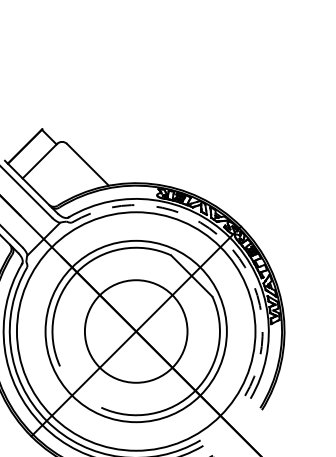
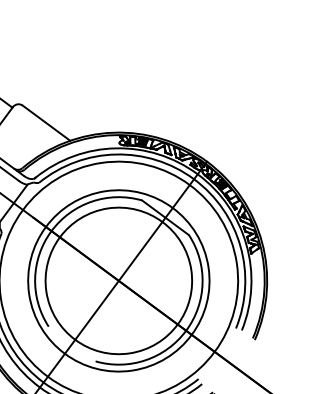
arc: (225, 242) -> (193, 179), dashed -> solid
circle: (135, 331) -> (118, 281), size x1.43

